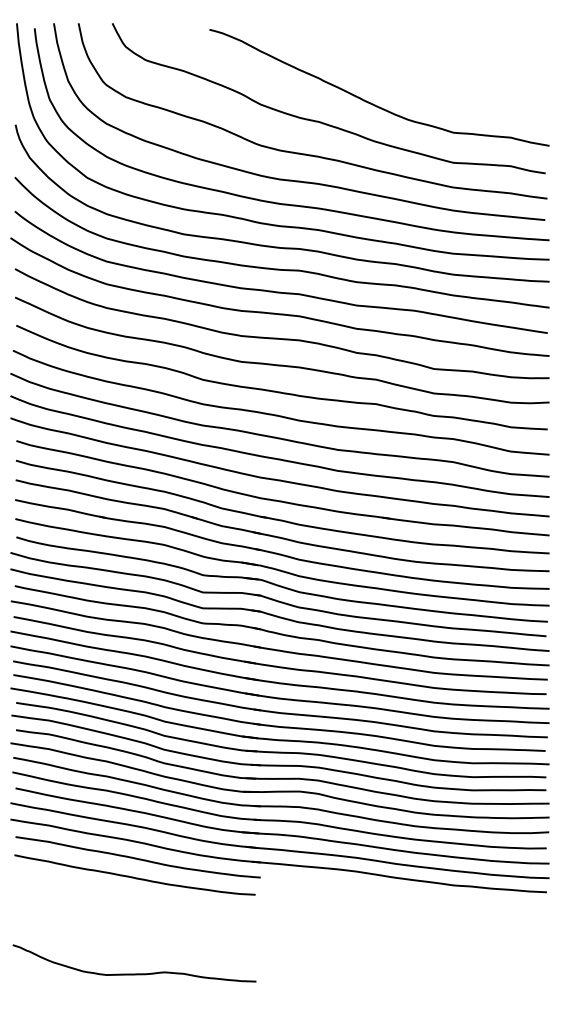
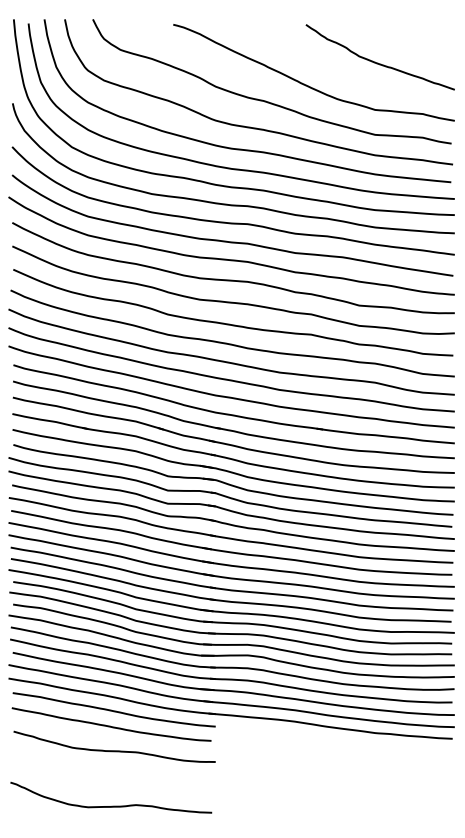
curve: (456, 75) -> (377, 62), added
part: (138, 901) -> (114, 746), added

